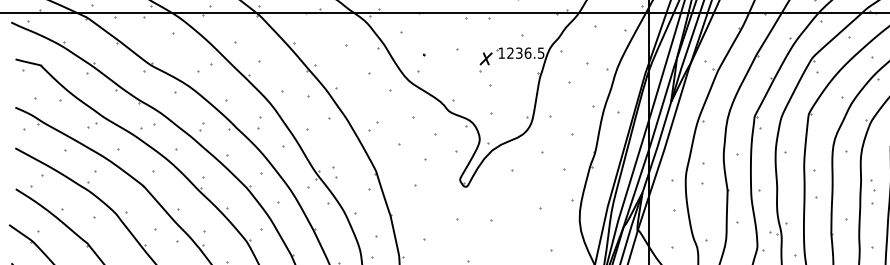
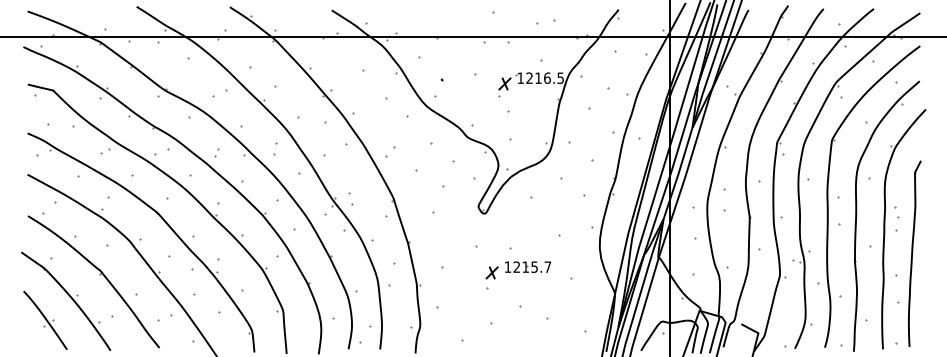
text: (519, 52) -> (538, 77), 1236.5 -> 1216.5
part: (499, 242) -> (518, 270), added

